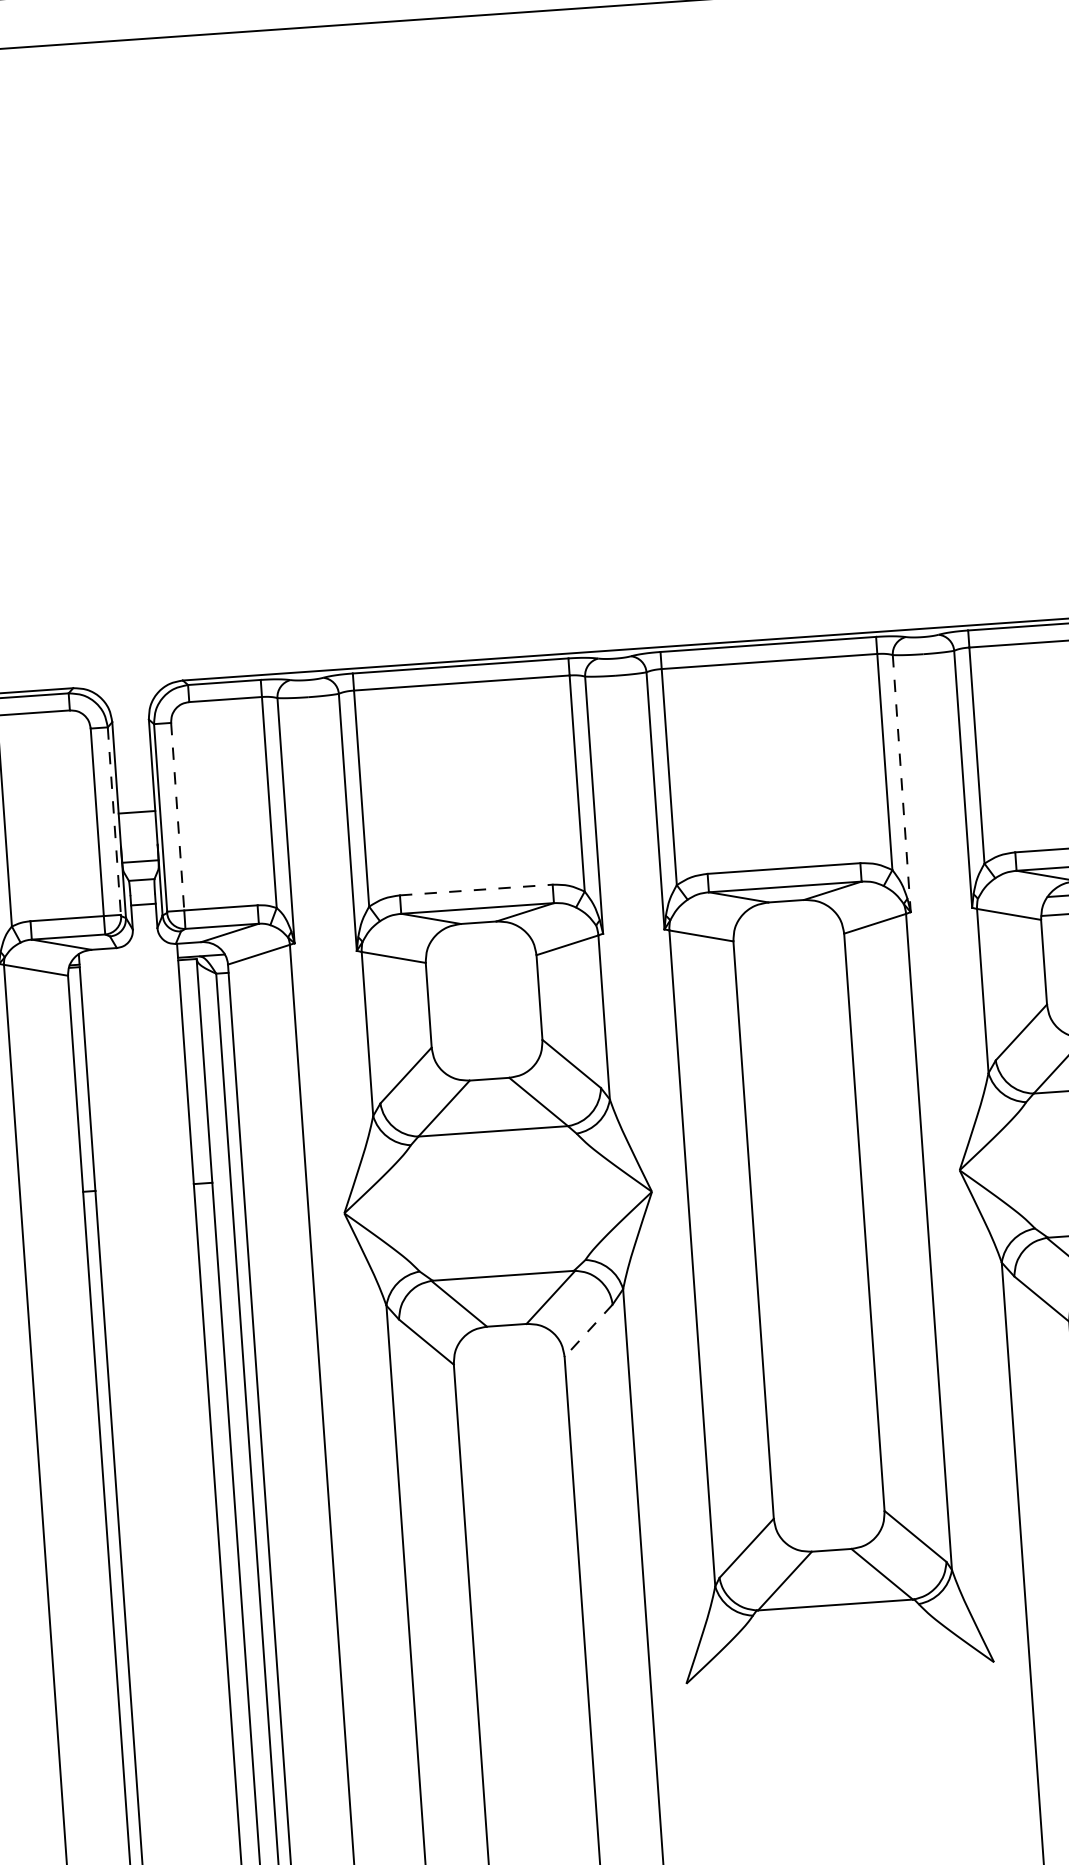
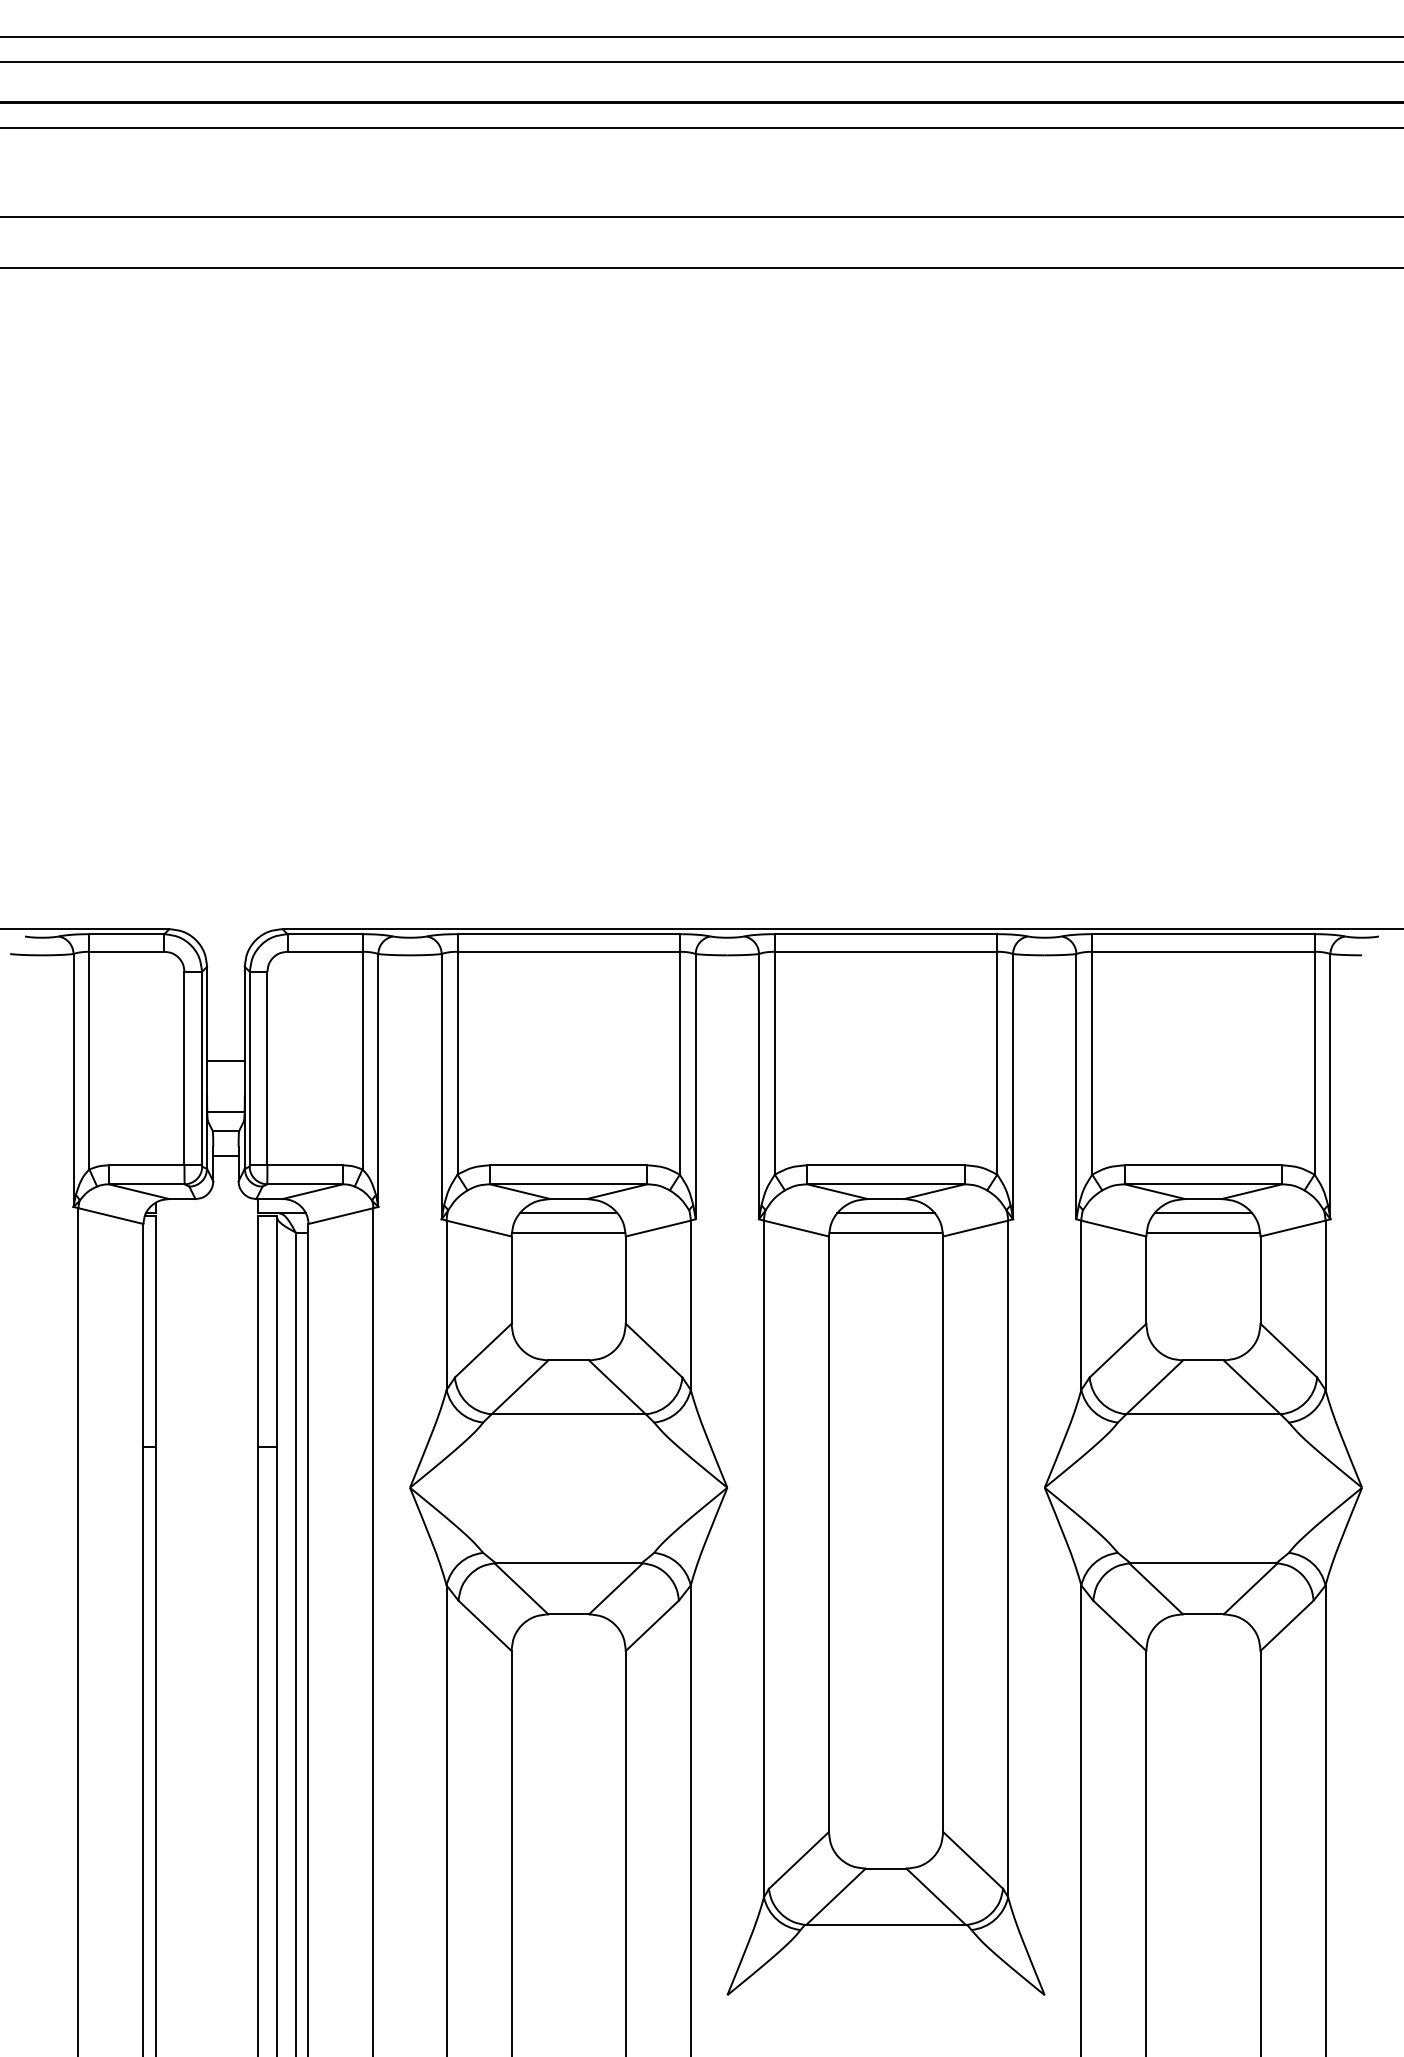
line: (902, 783) -> (1013, 1086), dashed -> solid
line: (177, 816) -> (267, 1068), dashed -> solid
line: (114, 821) -> (202, 1068), dashed -> solid
line: (476, 890) -> (568, 1165), dashed -> solid
line: (786, 915) -> (885, 1213), added
line: (787, 933) -> (885, 1232), added
line: (479, 936) -> (568, 1213), added
line: (480, 955) -> (568, 1232), added
line: (588, 1330) -> (652, 1625), dashed -> solid

